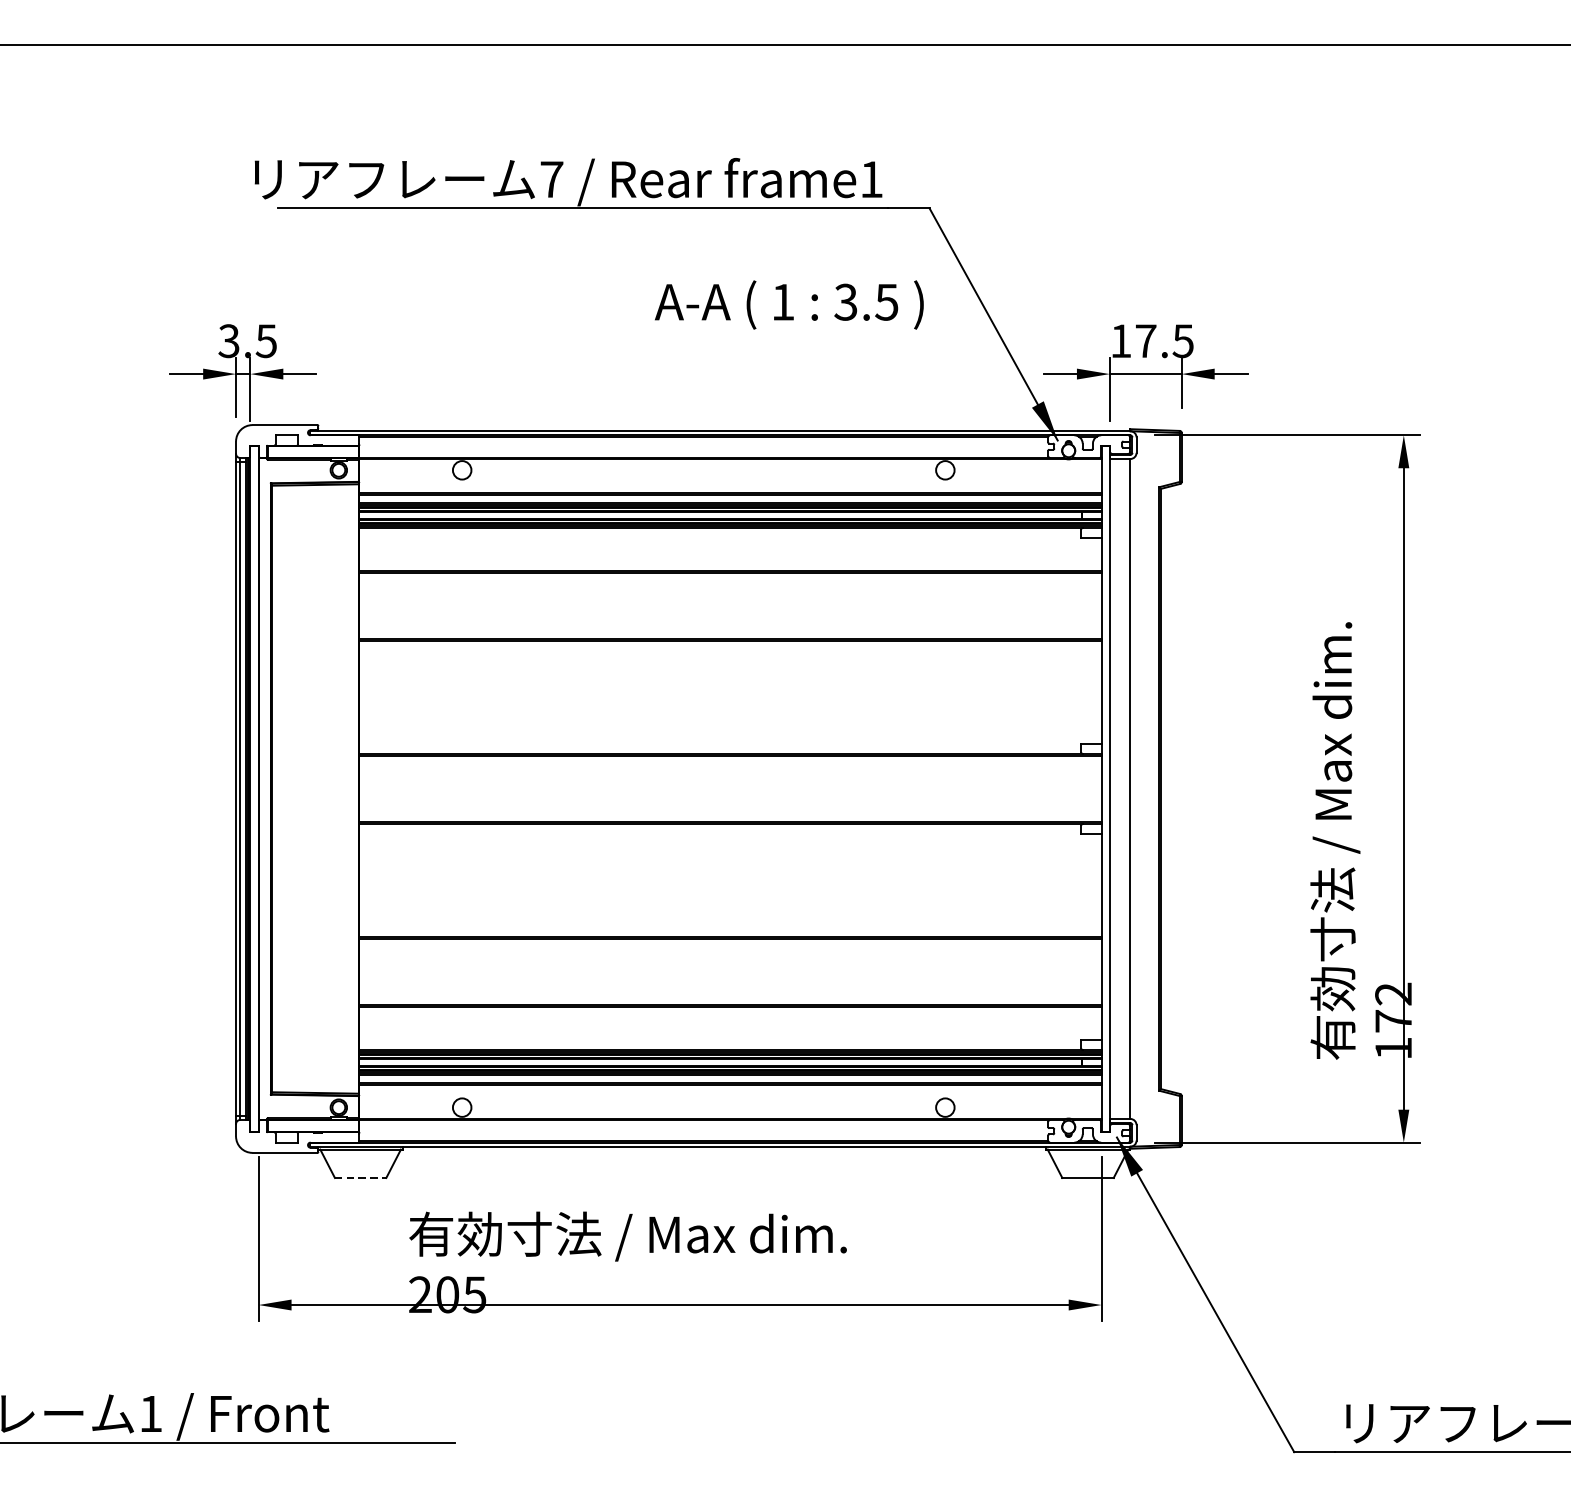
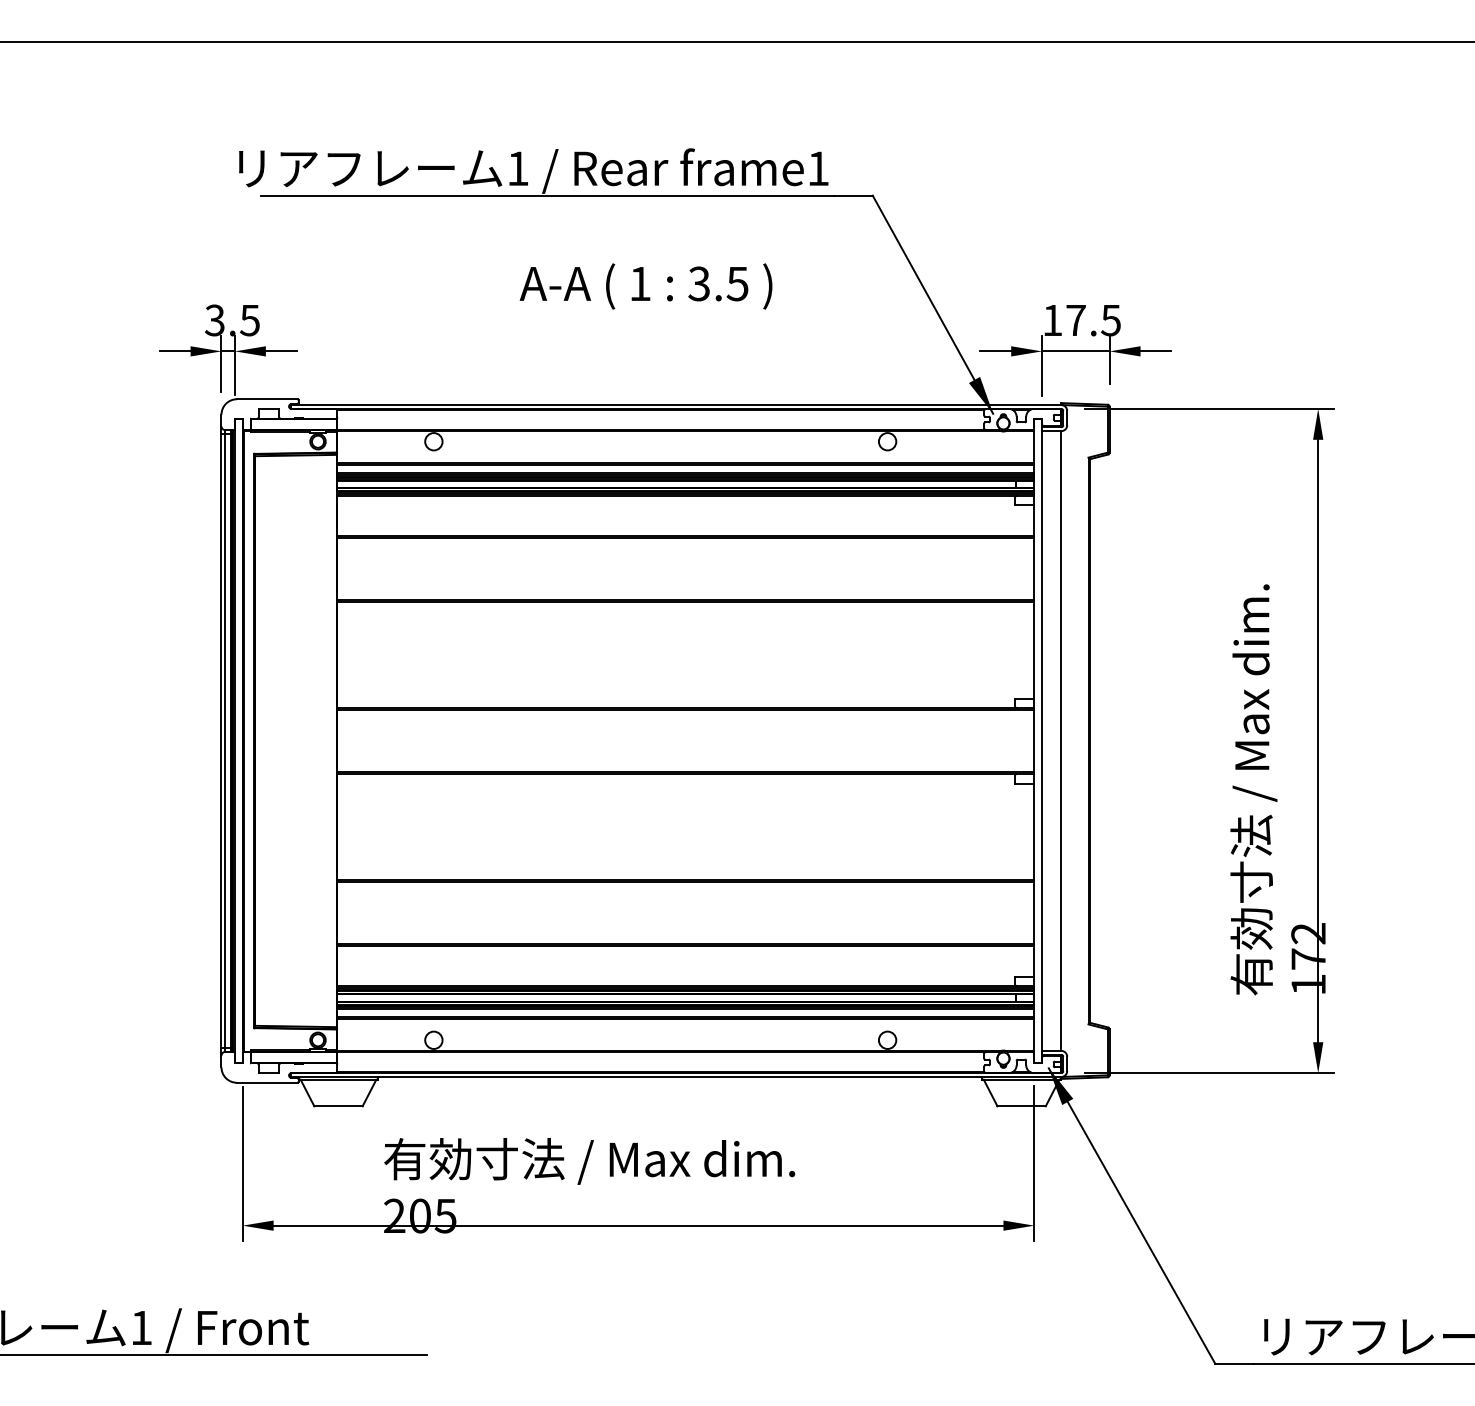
text: (551, 179) -> (517, 168), 7 -> 1
text: (788, 305) -> (645, 286), moved
line: (360, 1178) -> (338, 1106), dashed -> solid

